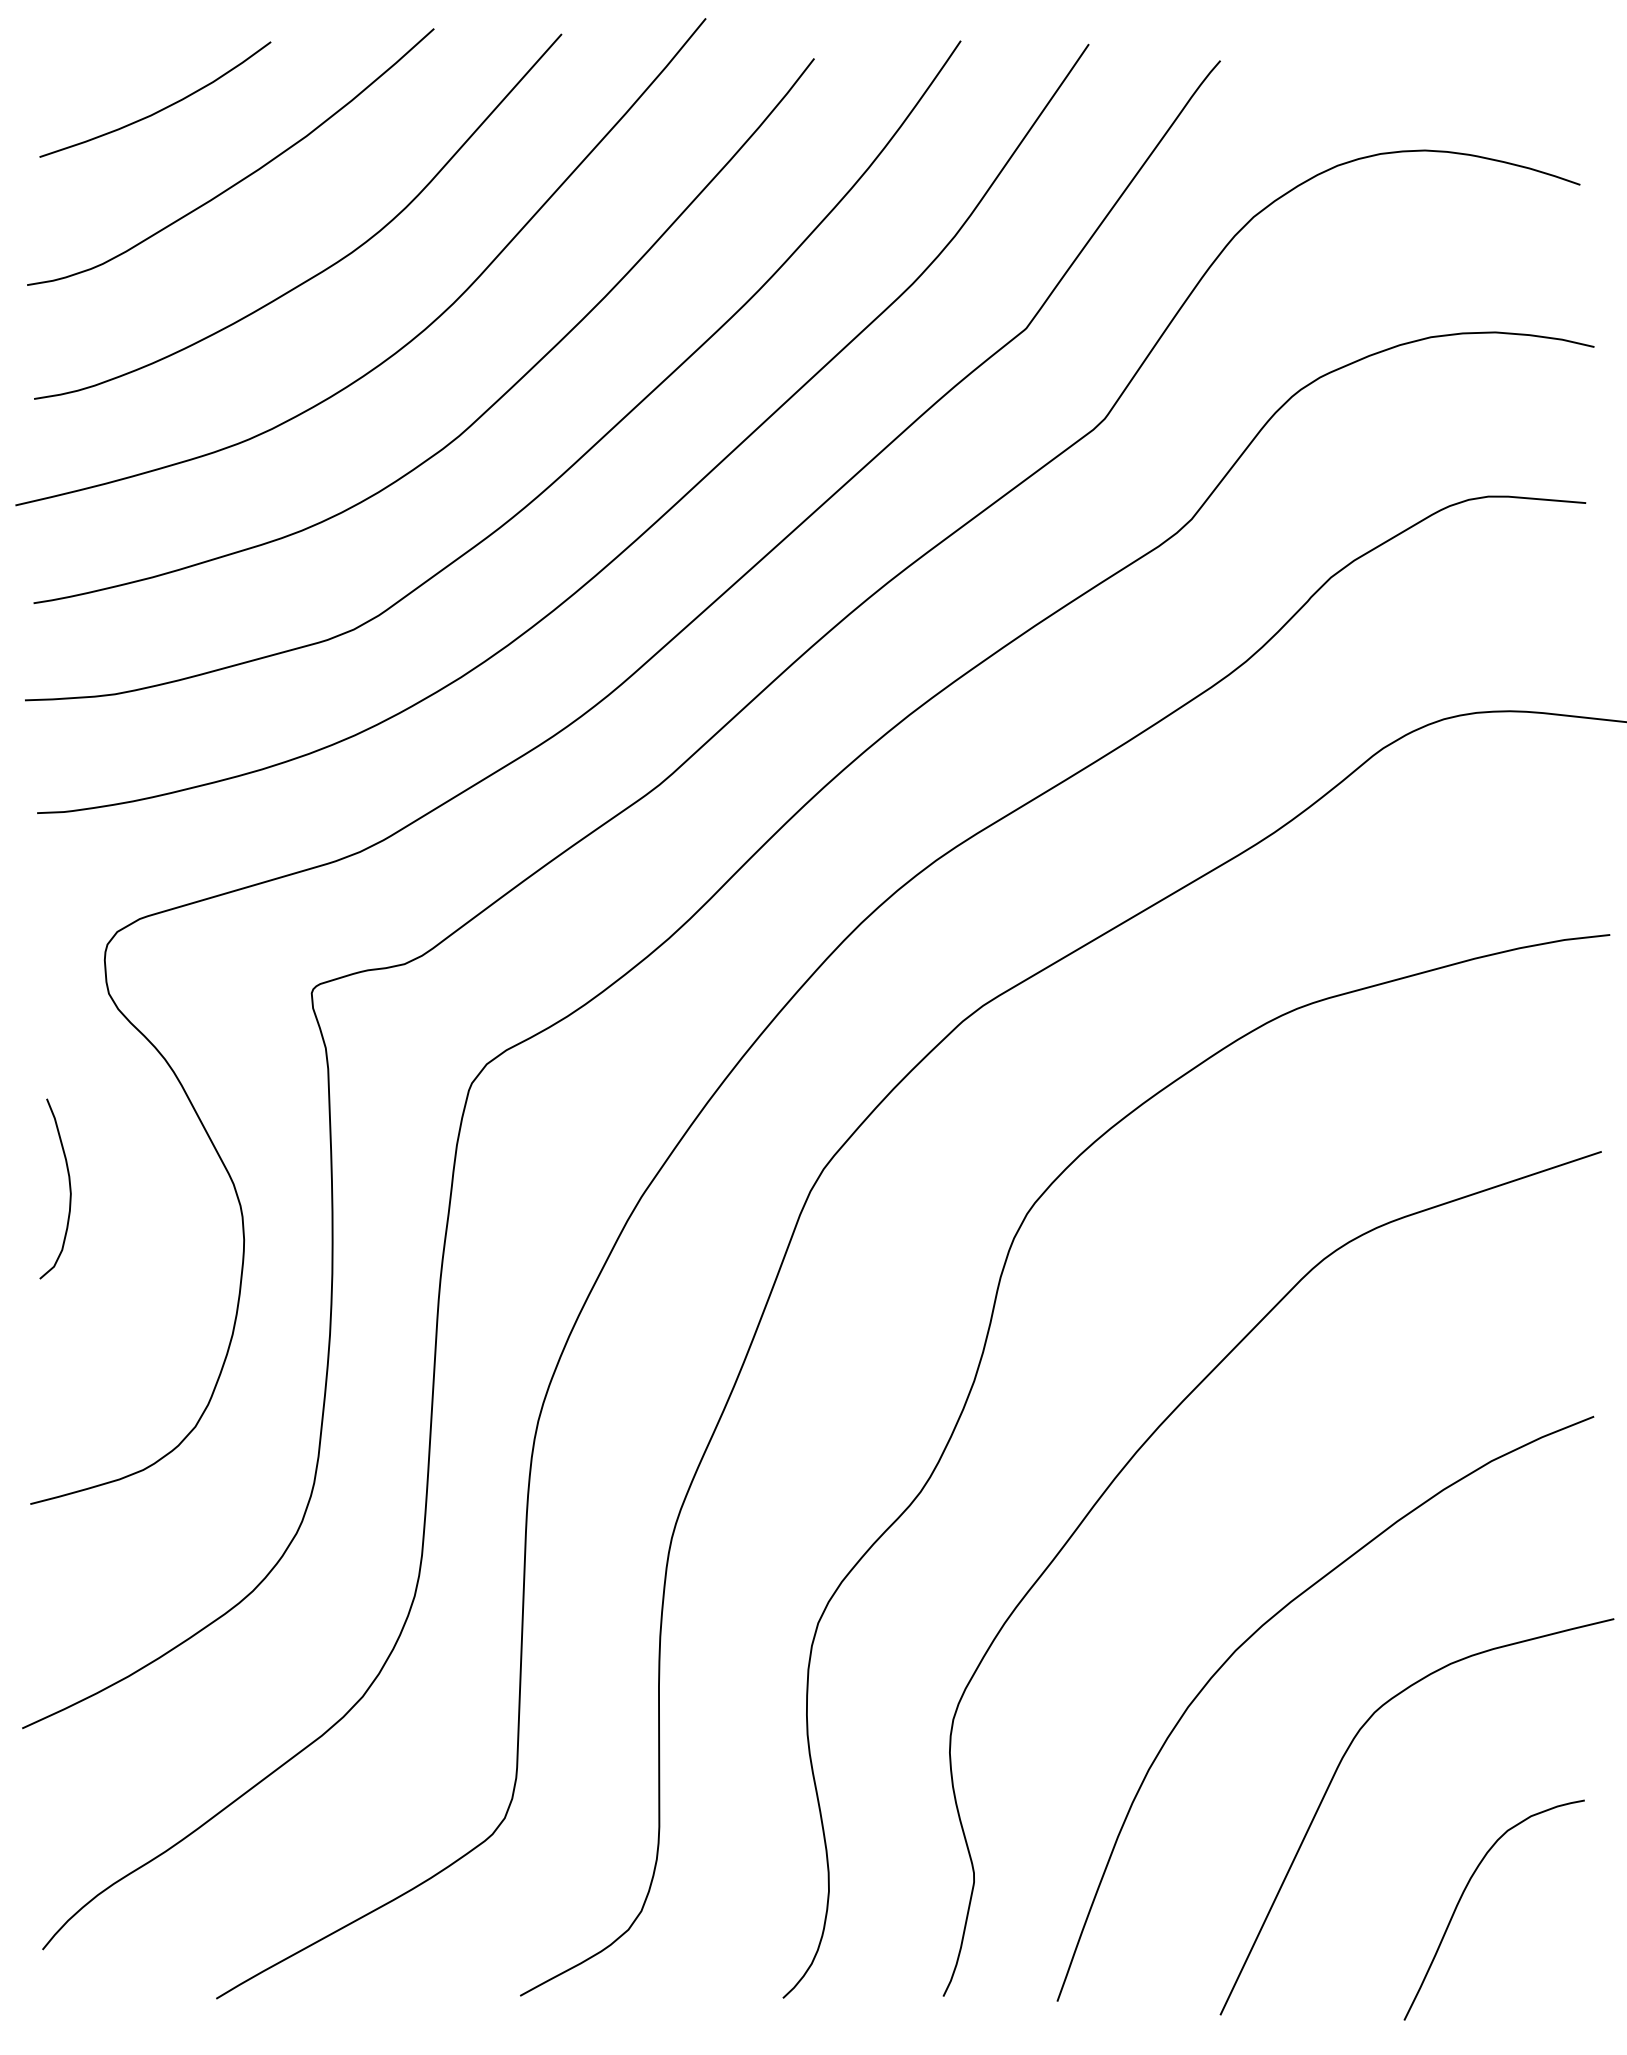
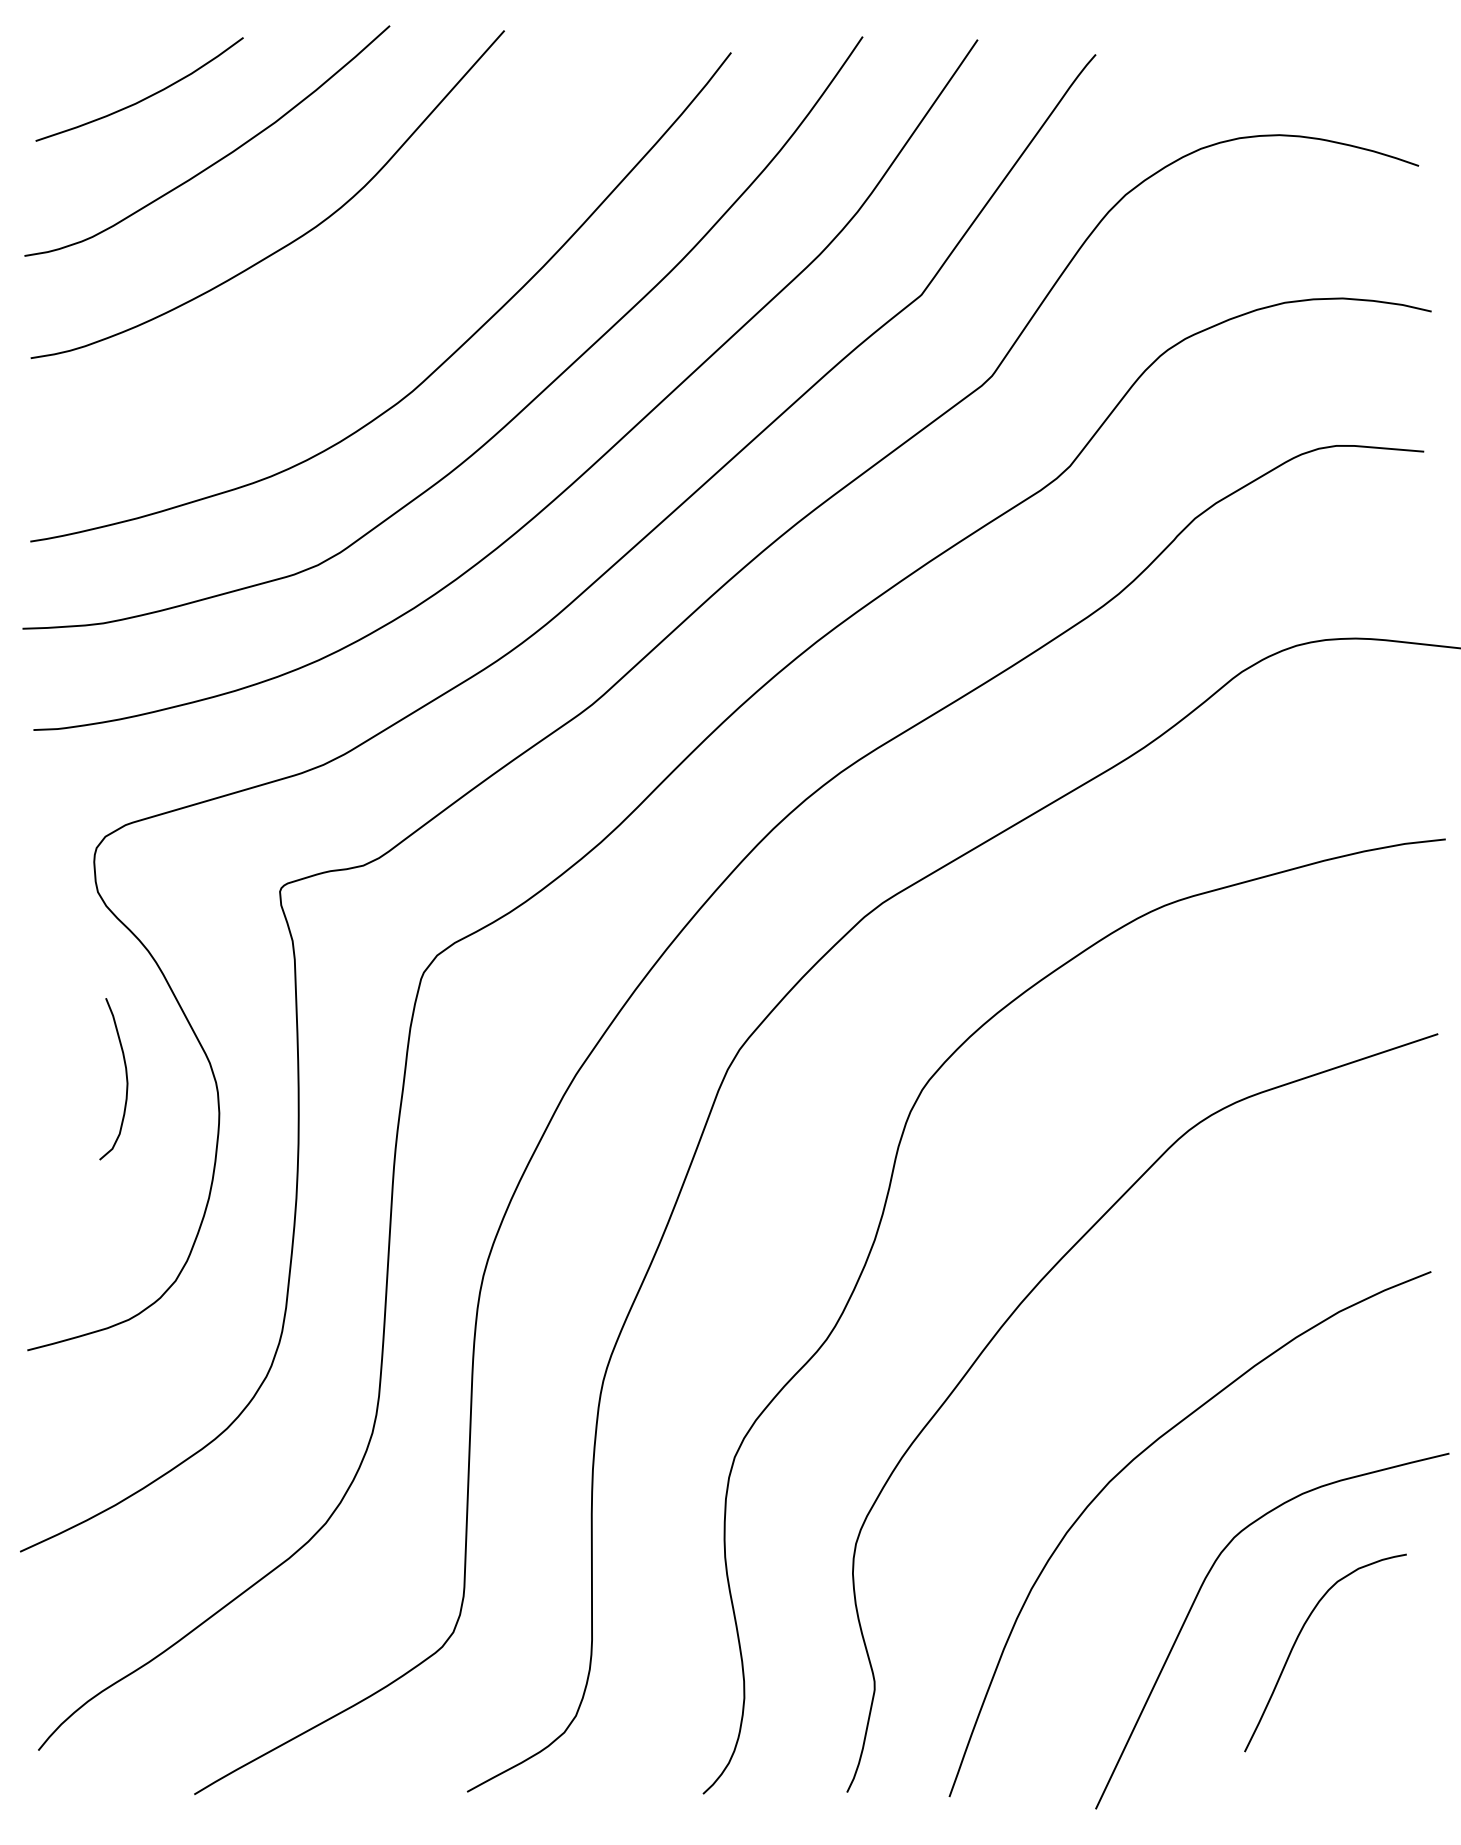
curve: (419, 332) -> (376, 298), removed
curve: (69, 1188) -> (126, 1078), moved
curve: (1463, 1894) -> (1297, 1638), moved

